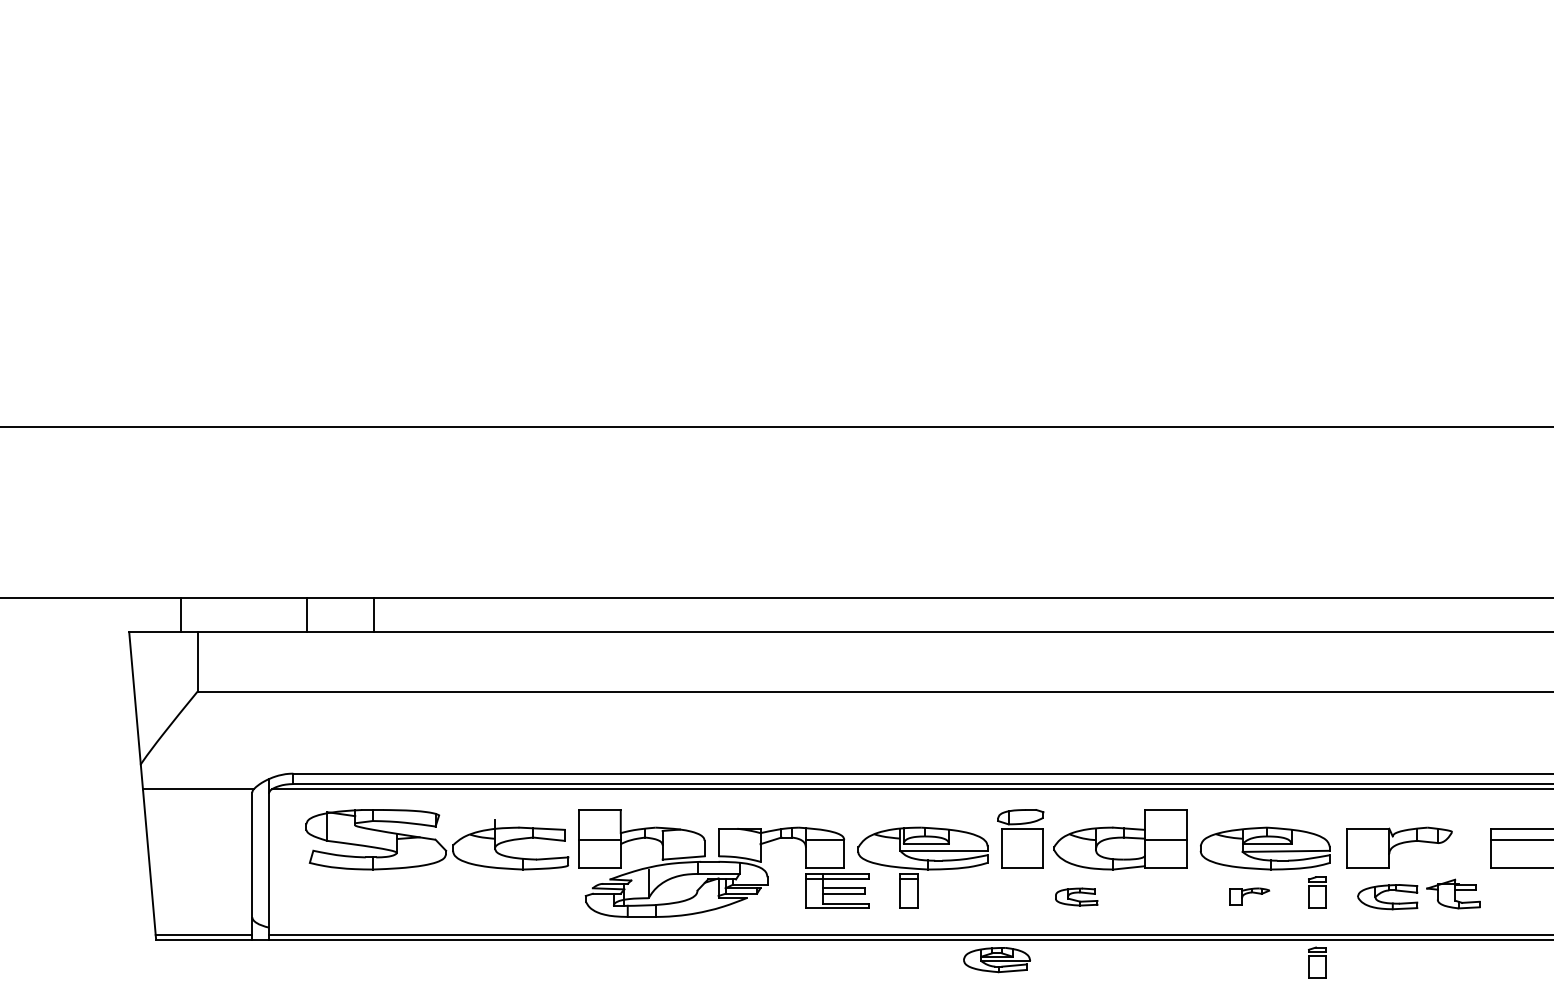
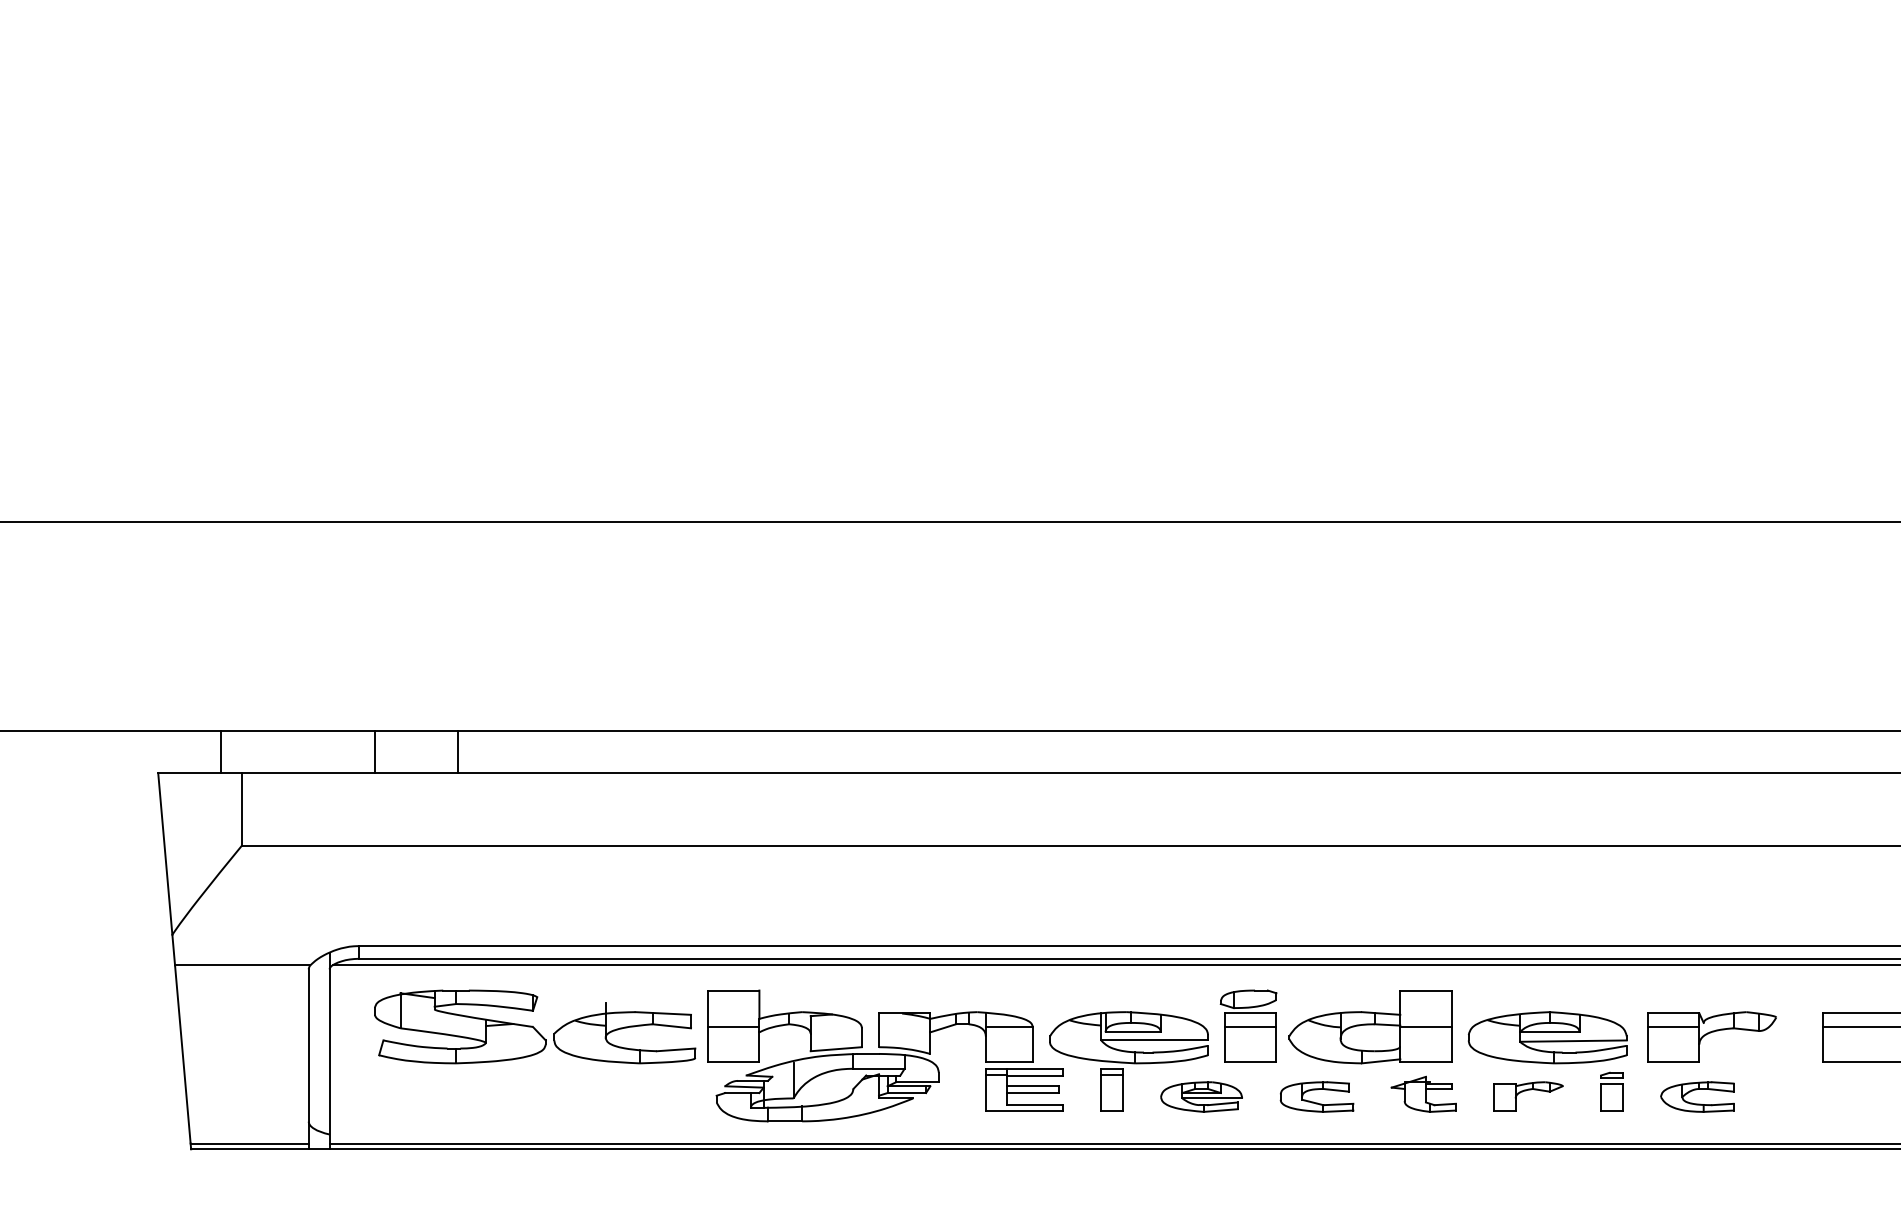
line: (1022, 839) -> (1250, 1026), added
line: (1368, 839) -> (1673, 1026), added
part: (1453, 893) -> (1423, 1093), moved
part: (1076, 896) -> (1316, 1096), size x1.43
part: (1249, 896) -> (1528, 1096), size x1.43
part: (996, 959) -> (1201, 1096), moved
part: (1317, 962) -> (1611, 1177), removed

